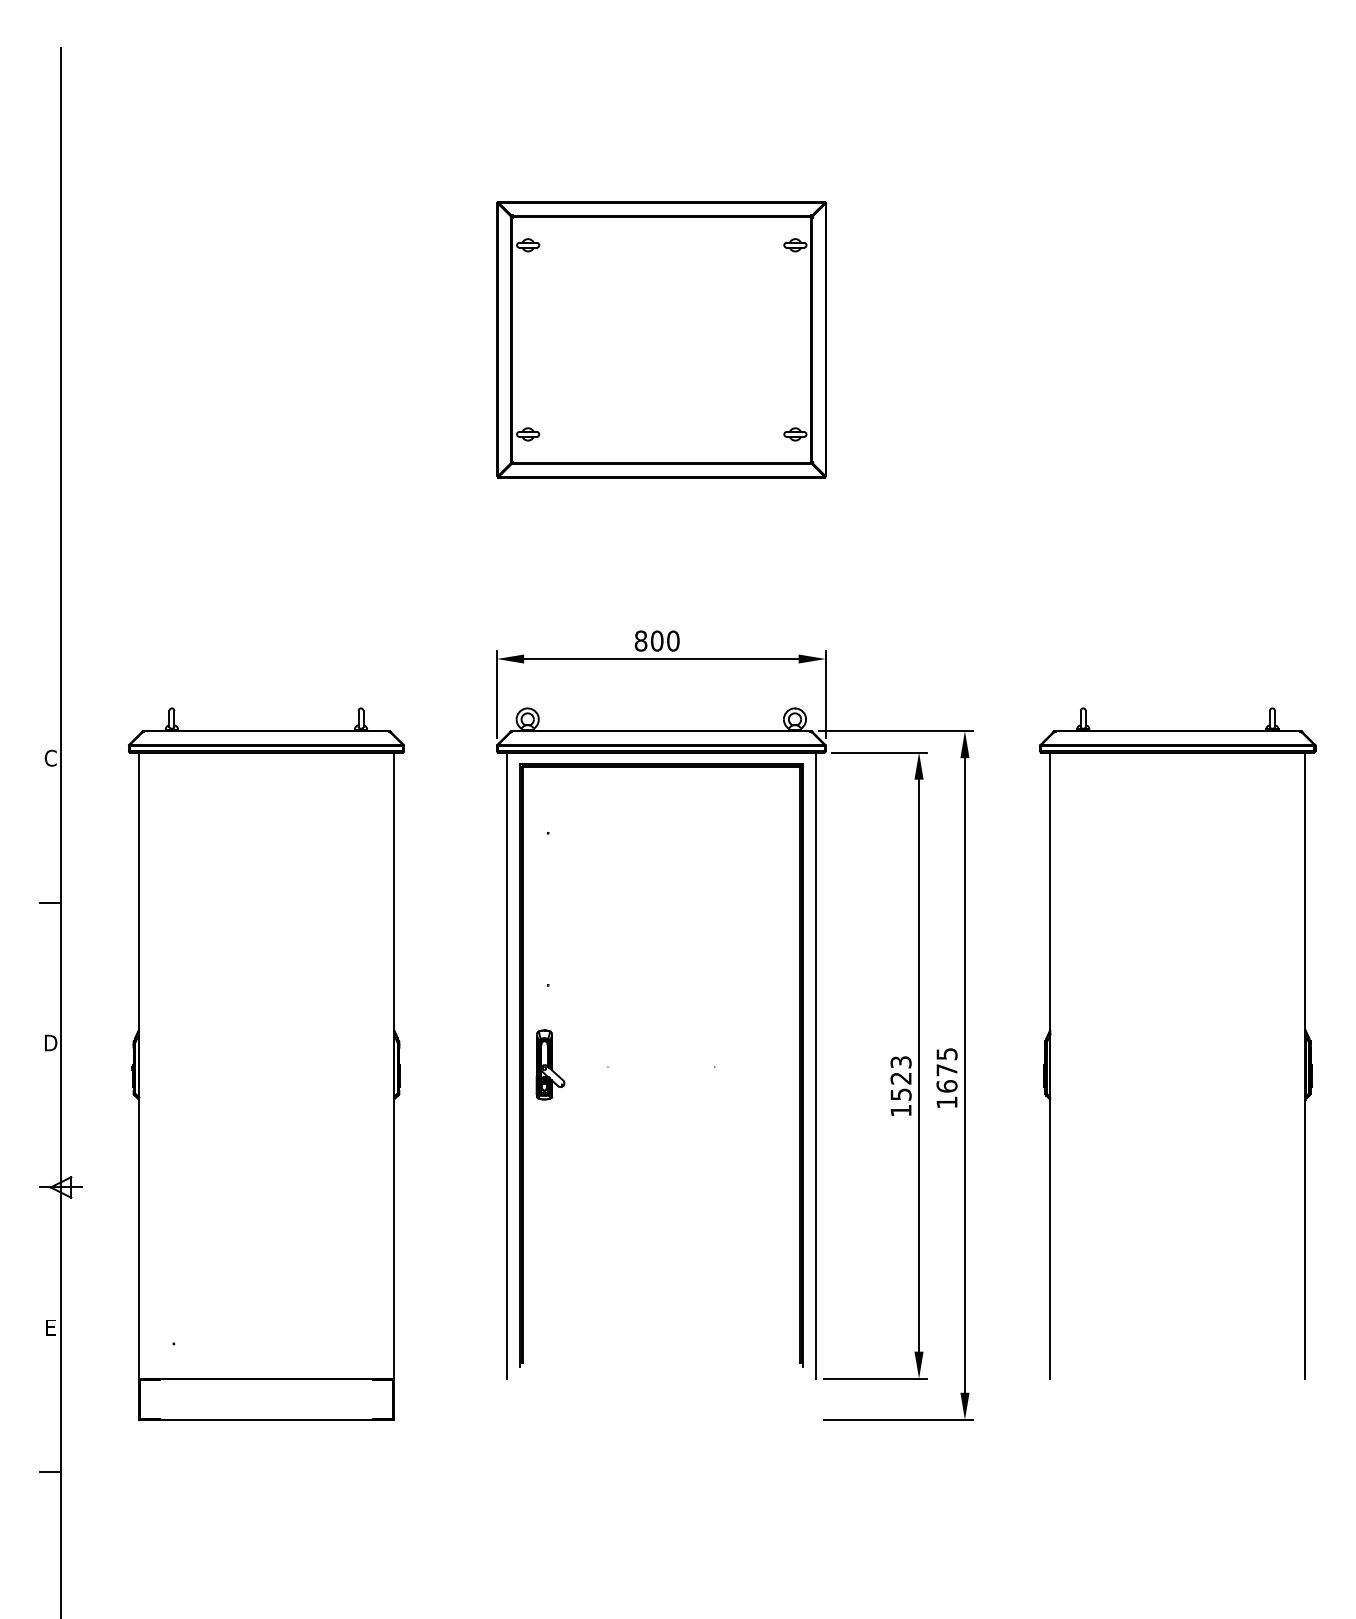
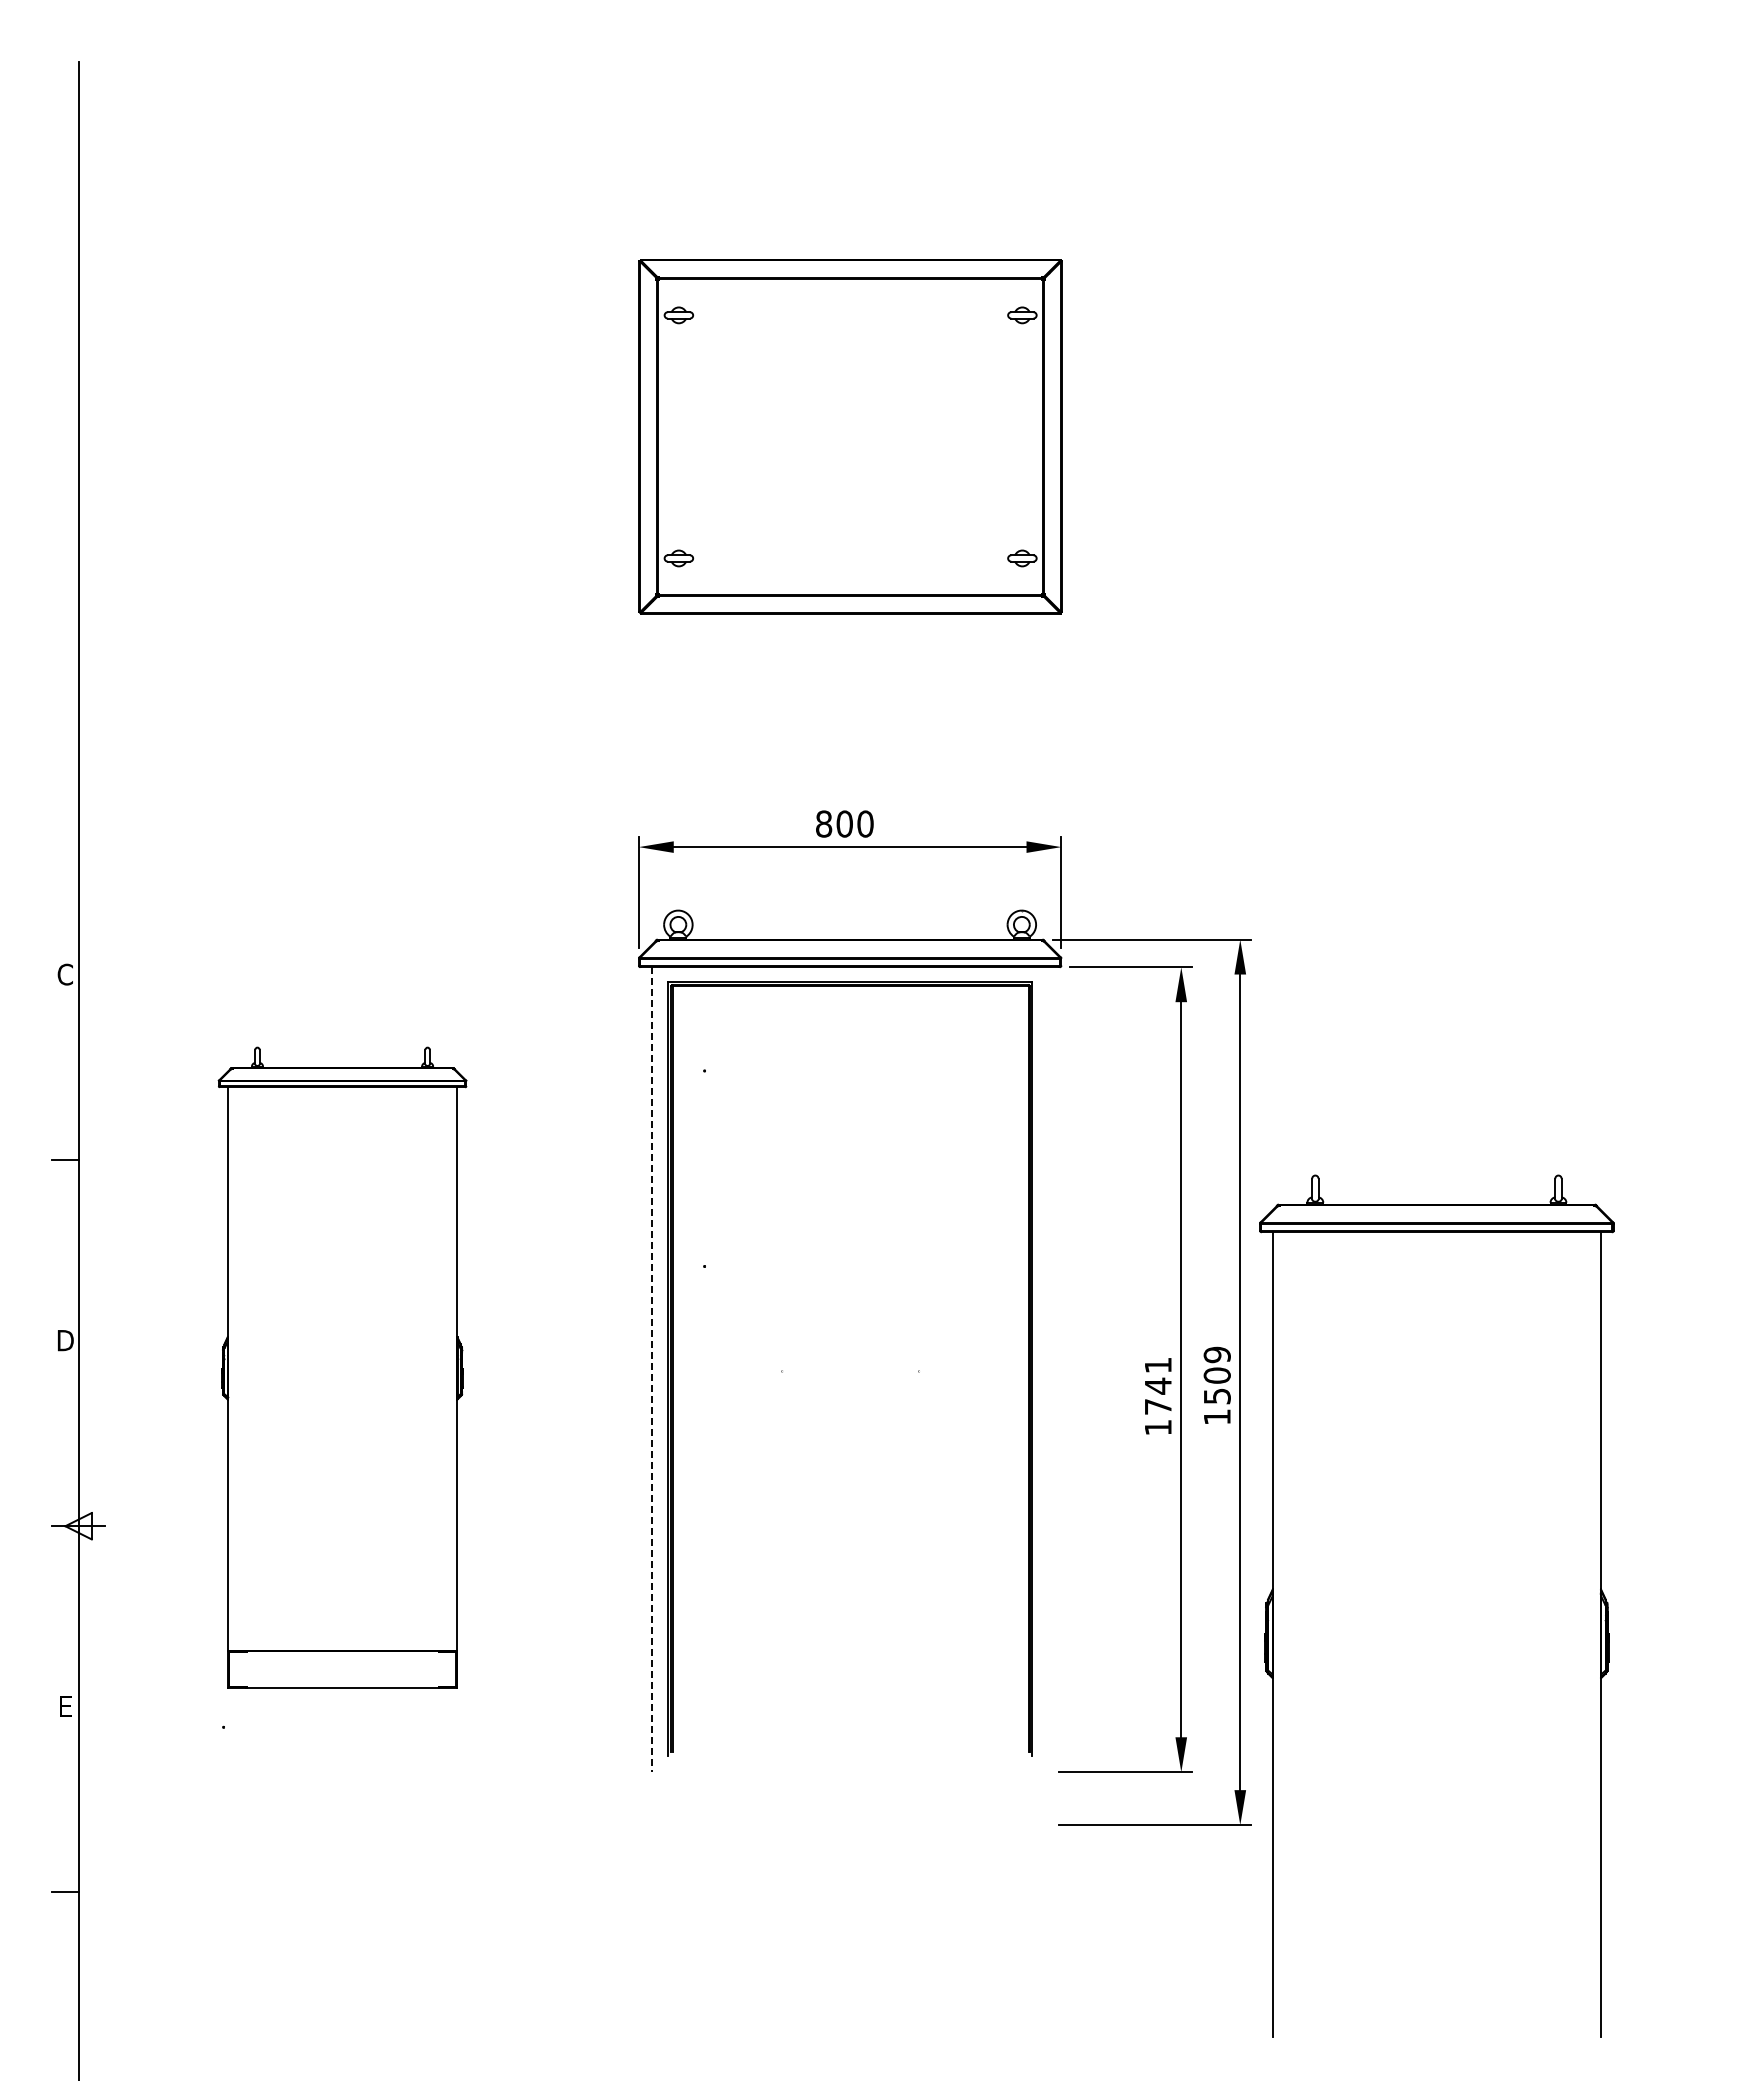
part: (1050, 1042) -> (1273, 1605), moved
part: (266, 1063) -> (342, 1367), size x0.7
part: (550, 1064) -> (707, 1368), removed
line: (815, 1065) -> (1048, 1369), removed
line: (506, 1066) -> (651, 1370), solid -> dashed
text: (946, 1070) -> (1216, 1375), 1675 -> 1509
text: (900, 1077) -> (1157, 1385), 1523 -> 1741

